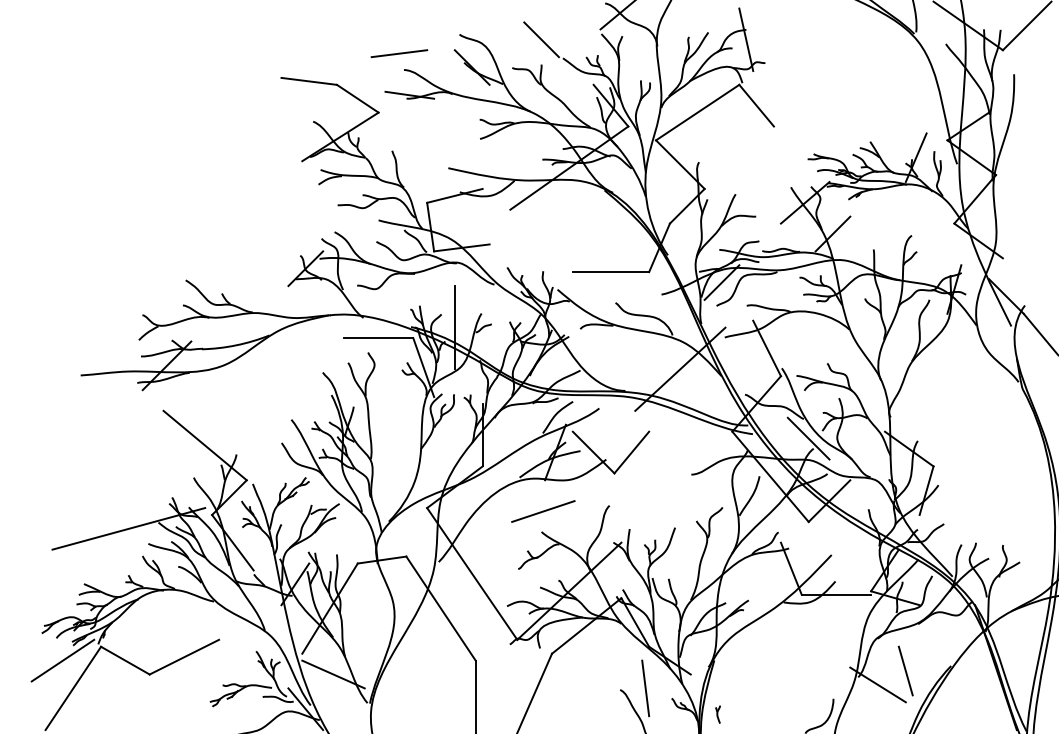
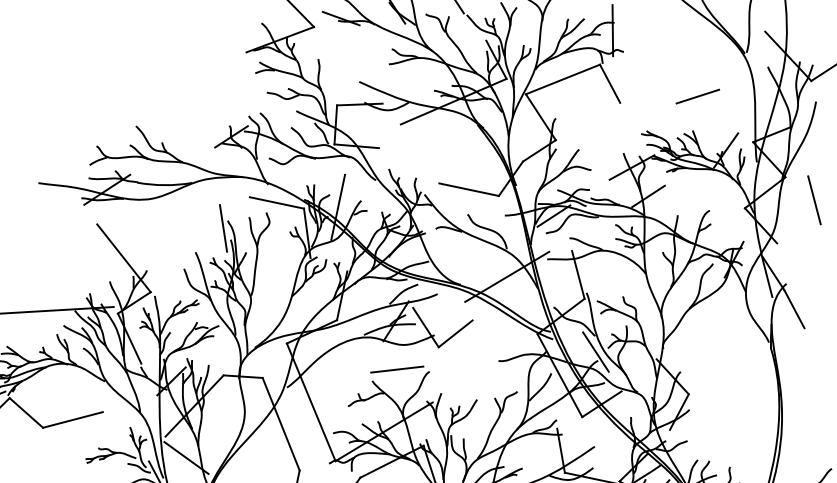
line: (867, 98) -> (697, 96), added
line: (1037, 195) -> (814, 200), added
line: (319, 382) -> (223, 227), added
line: (543, 511) -> (397, 369), moved

